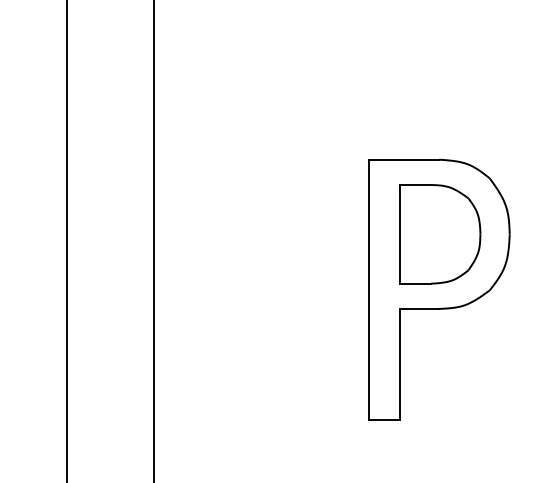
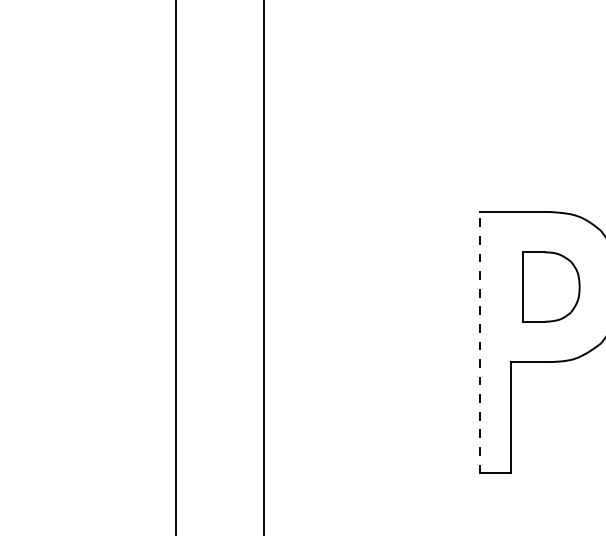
part: (440, 233) -> (551, 286), size x0.7
line: (368, 289) -> (479, 342), solid -> dashed

